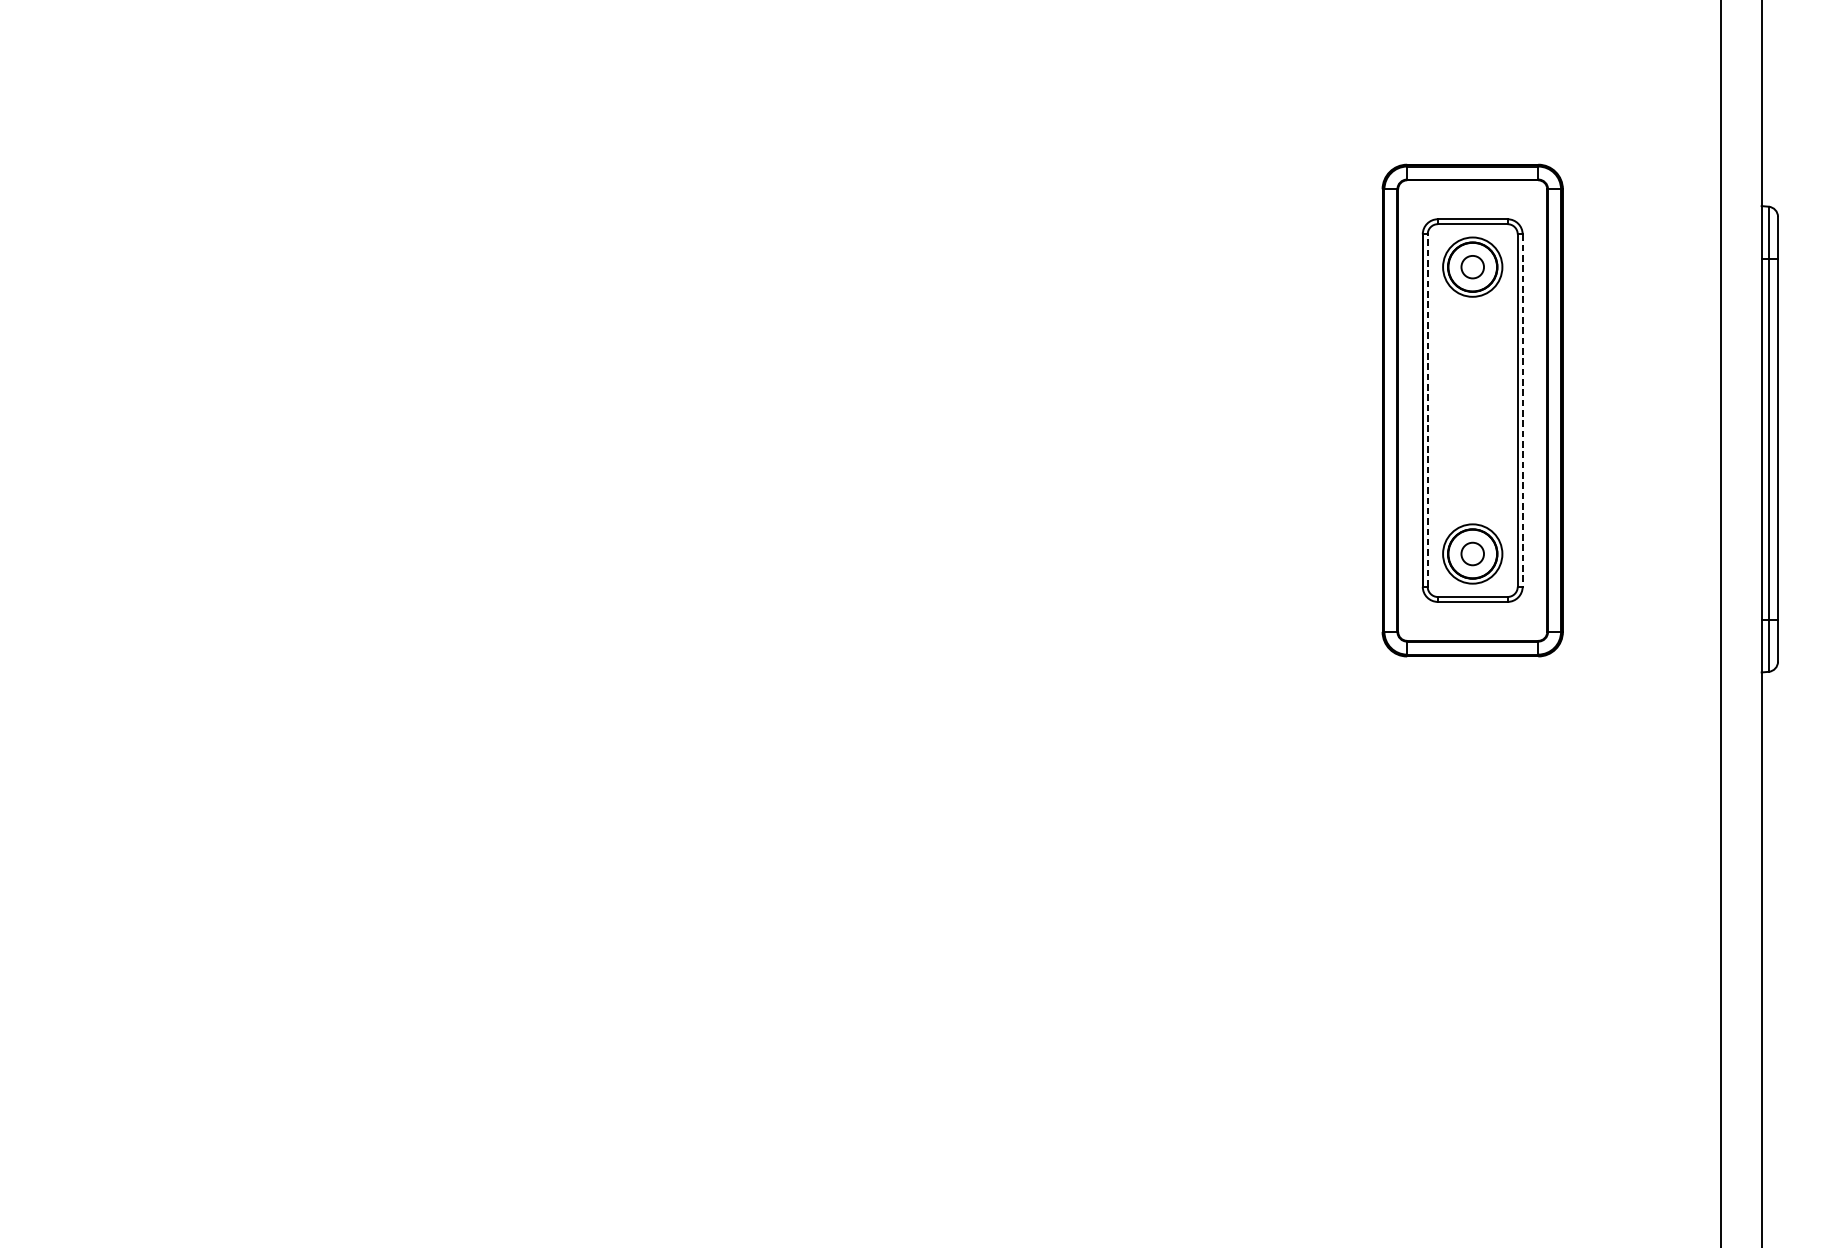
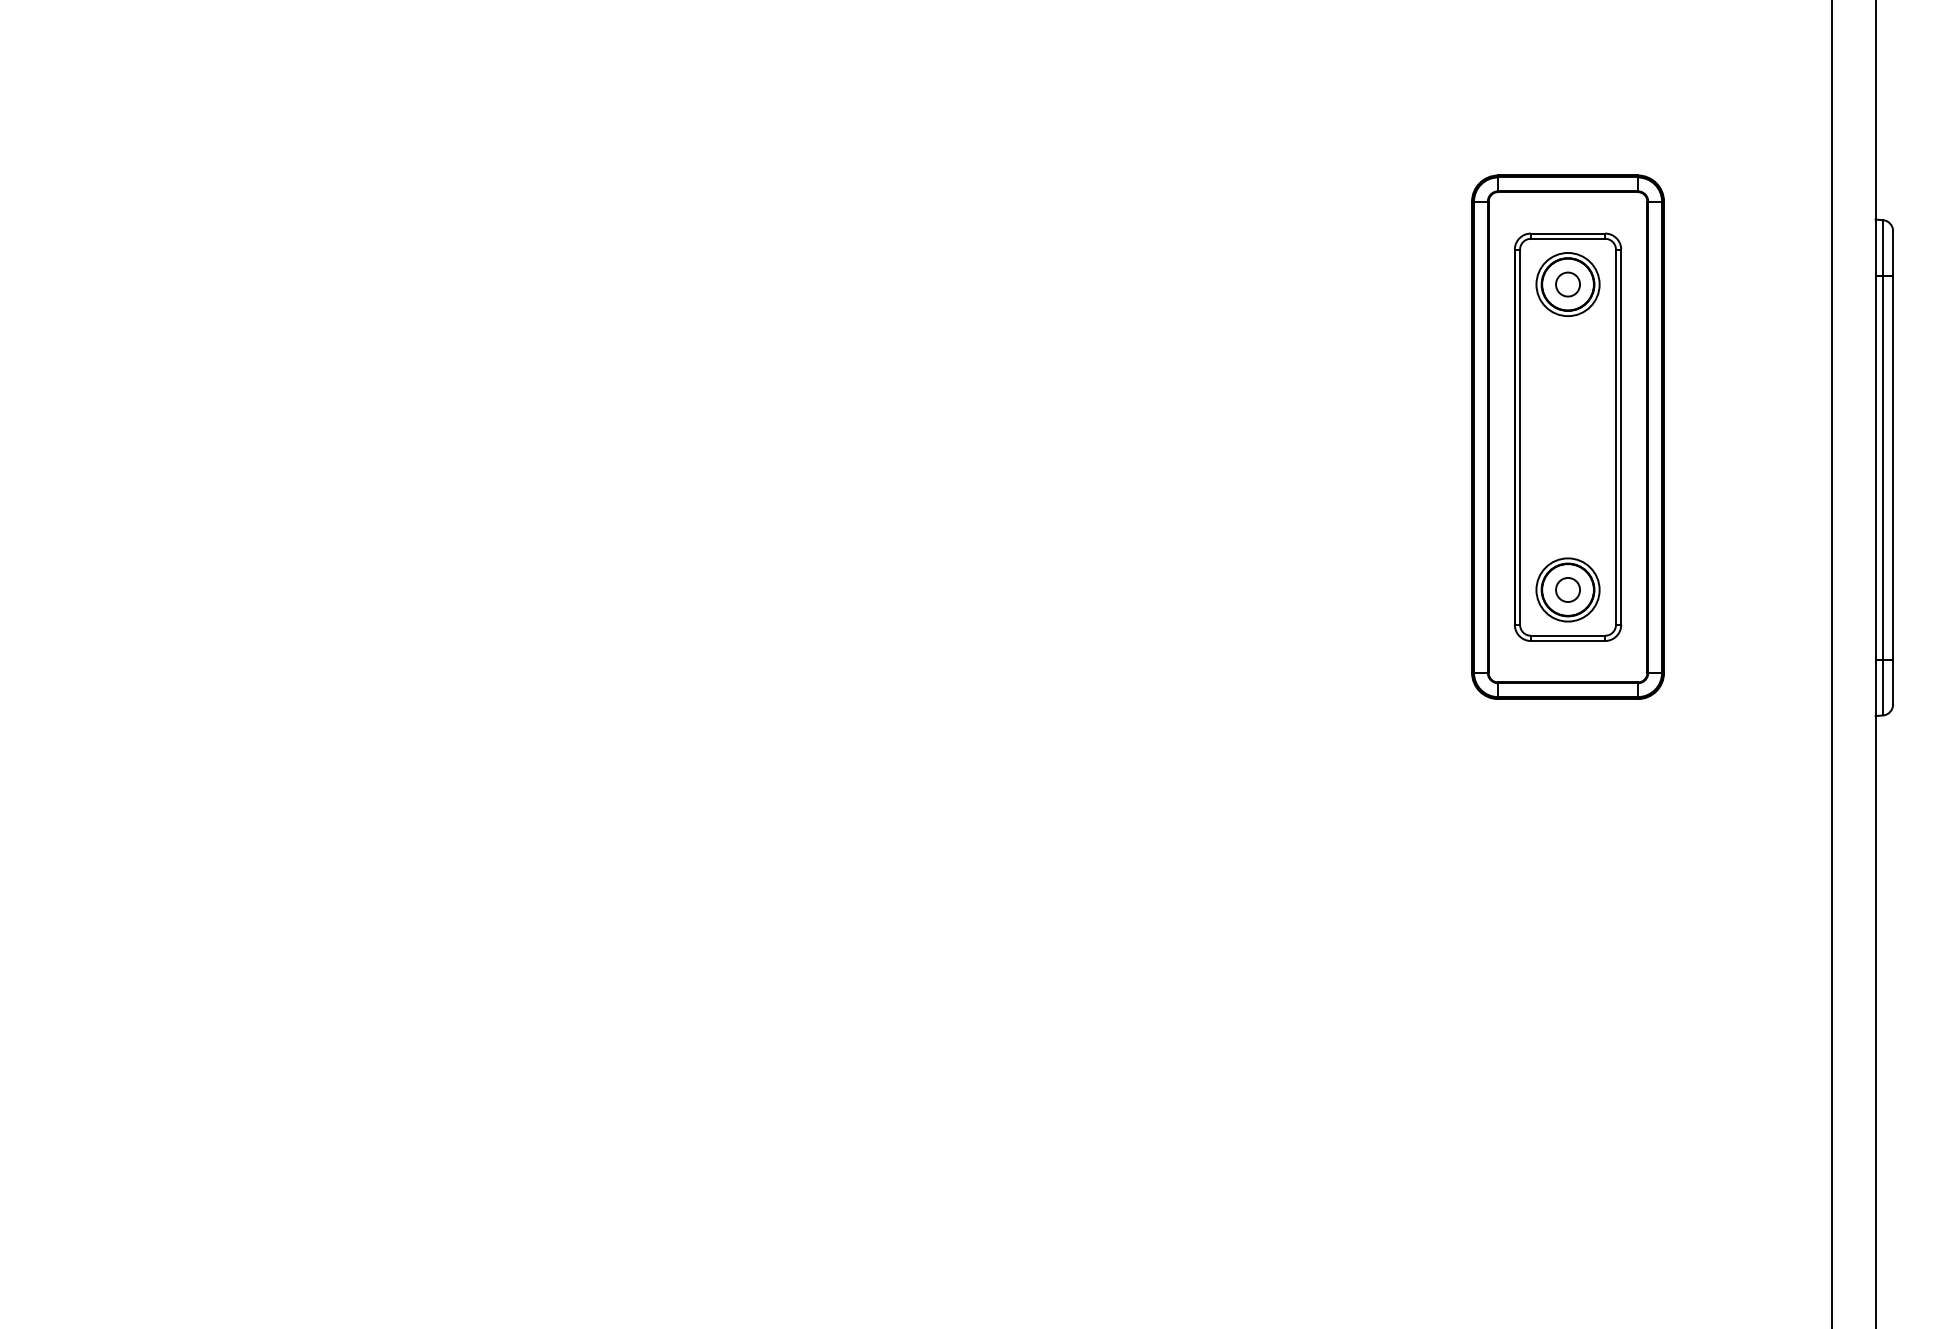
line: (1428, 410) -> (1520, 437), dashed -> solid
line: (1522, 410) -> (1621, 437), dashed -> solid

